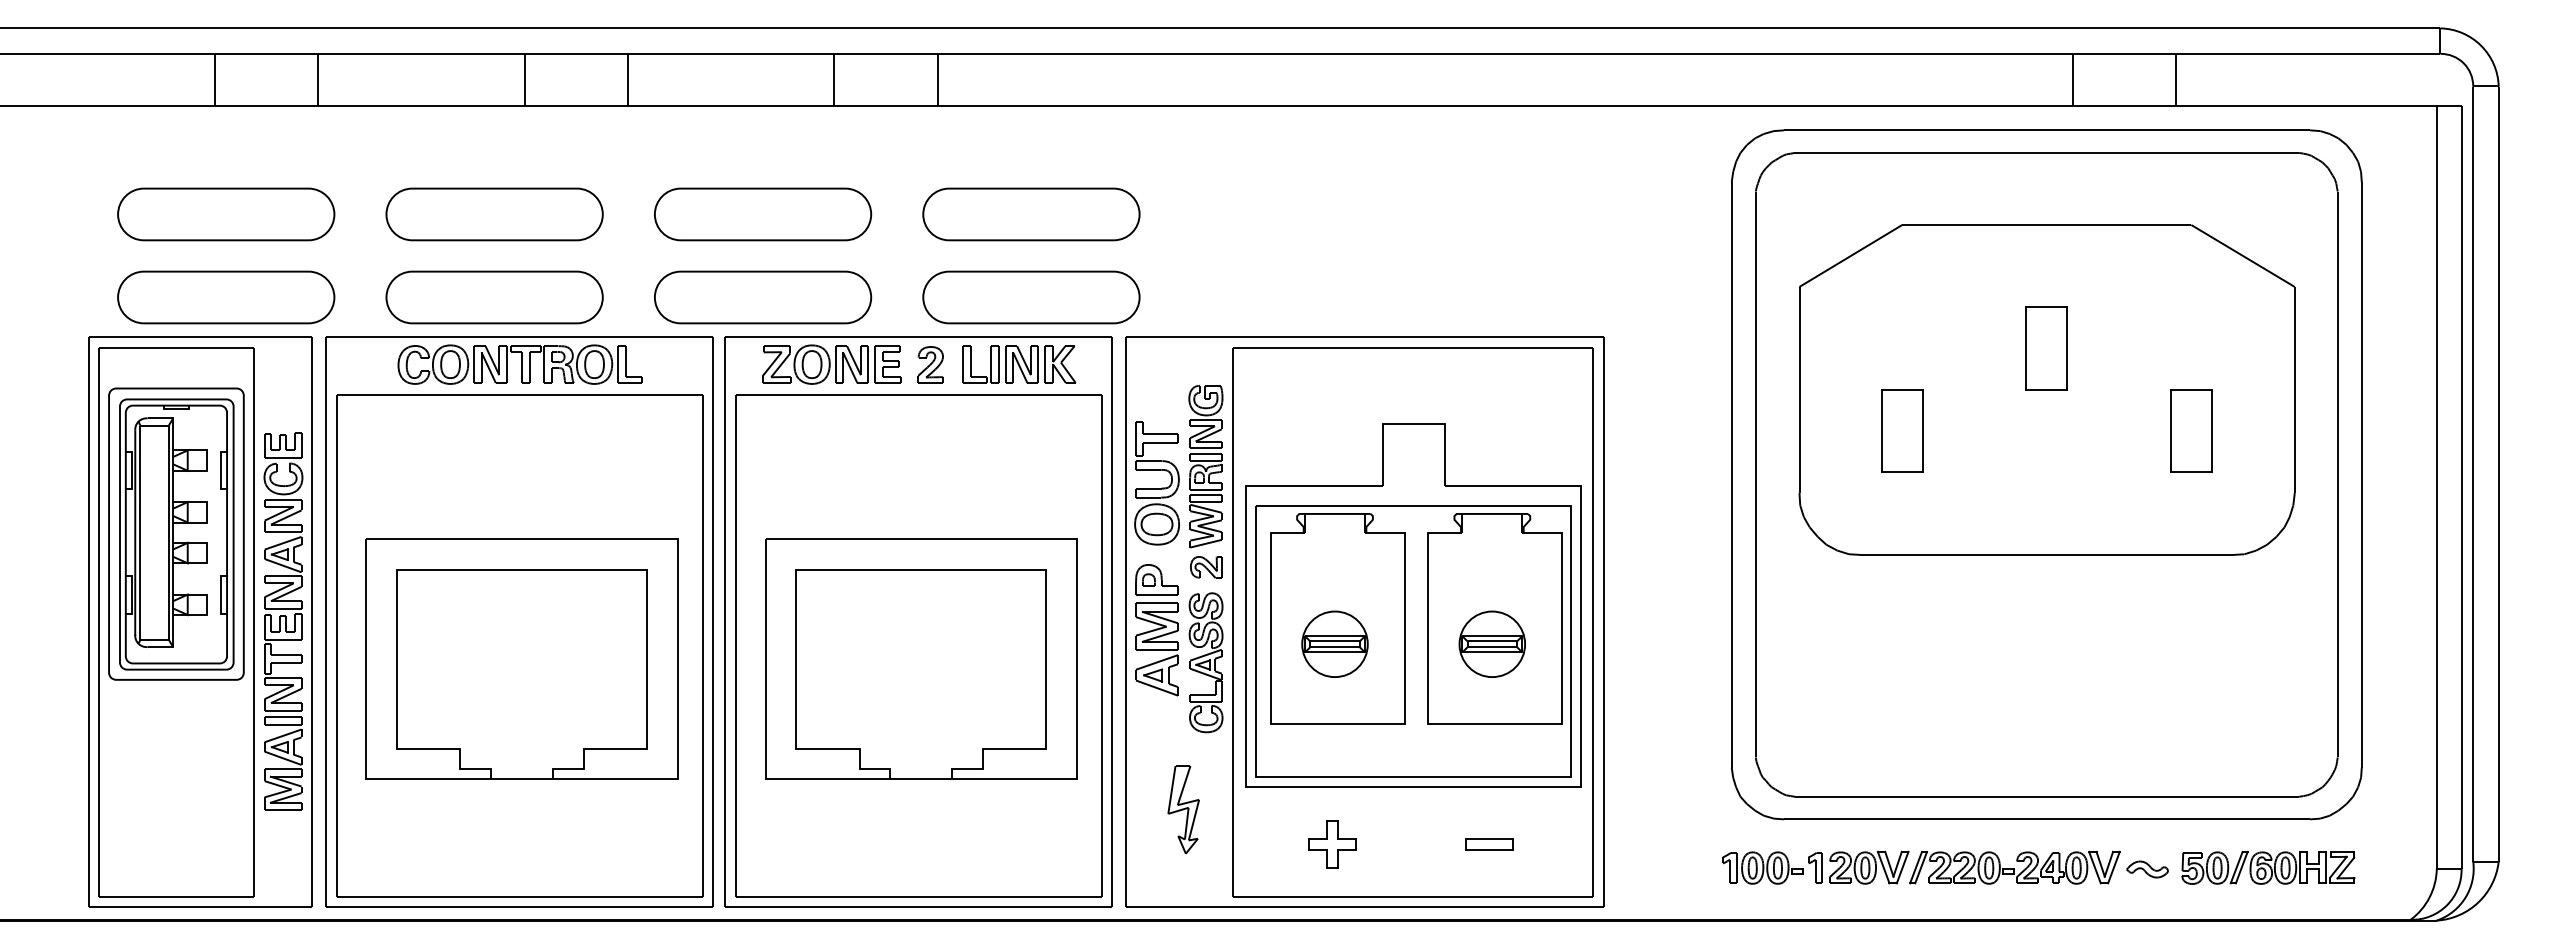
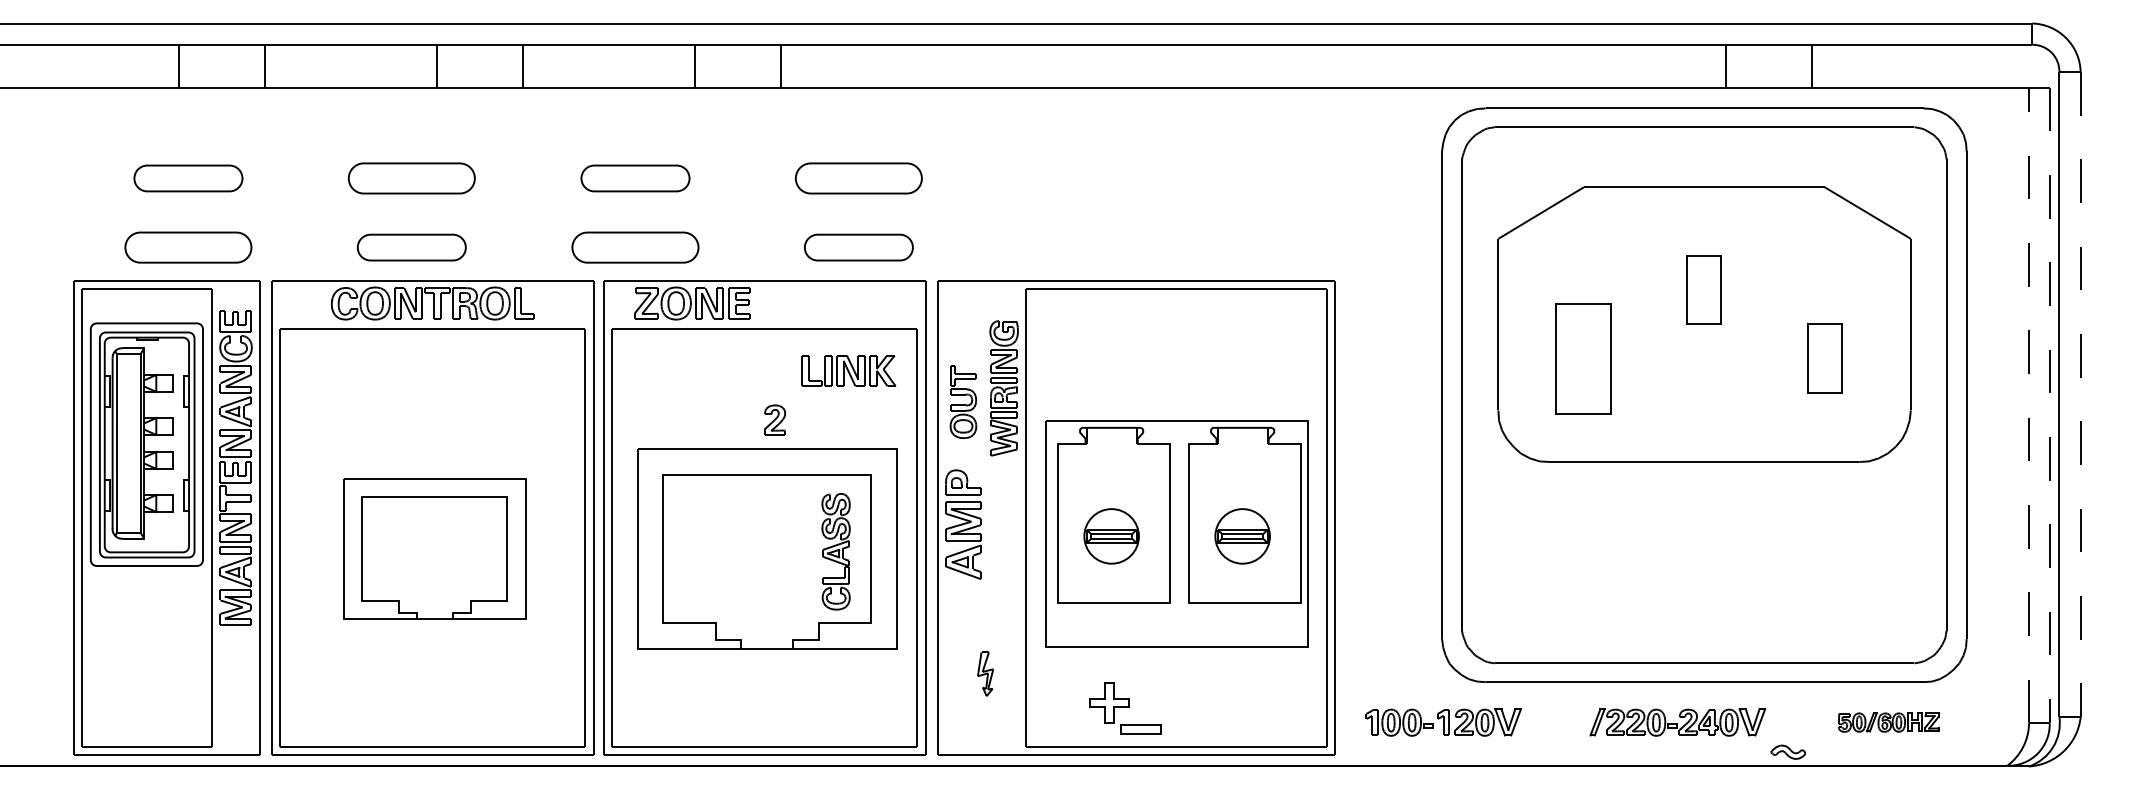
part: (226, 214) -> (188, 178), size x0.6
part: (494, 214) -> (411, 178), size x0.7
part: (763, 214) -> (635, 178), size x0.6
part: (1031, 214) -> (858, 178), size x0.7
part: (226, 297) -> (188, 247), size x0.7
part: (494, 297) -> (411, 247), size x0.6
part: (763, 297) -> (635, 247), size x0.7
part: (1031, 297) -> (858, 247), size x0.6
part: (930, 364) -> (774, 419), moved
part: (1019, 364) -> (848, 370), moved
part: (1902, 430) -> (1584, 358), size x1.6
line: (2498, 474) -> (2080, 395), solid -> dashed
part: (1156, 483) -> (962, 402), size x0.7
line: (2436, 487) -> (2028, 405), solid -> dashed
line: (2461, 487) -> (2049, 405), solid -> dashed
part: (1206, 567) -> (1004, 472), removed
part: (1413, 605) -> (1177, 504), removed
part: (283, 621) -> (236, 467), moved
part: (521, 658) -> (434, 548), size x0.7
part: (1205, 662) -> (835, 551), moved
part: (1183, 809) -> (985, 673), size x0.6
part: (1489, 844) -> (1141, 729), moved
part: (1815, 867) -> (1443, 722), moved
part: (2268, 867) -> (1888, 722), size x0.7
part: (2147, 869) -> (1788, 752), moved

